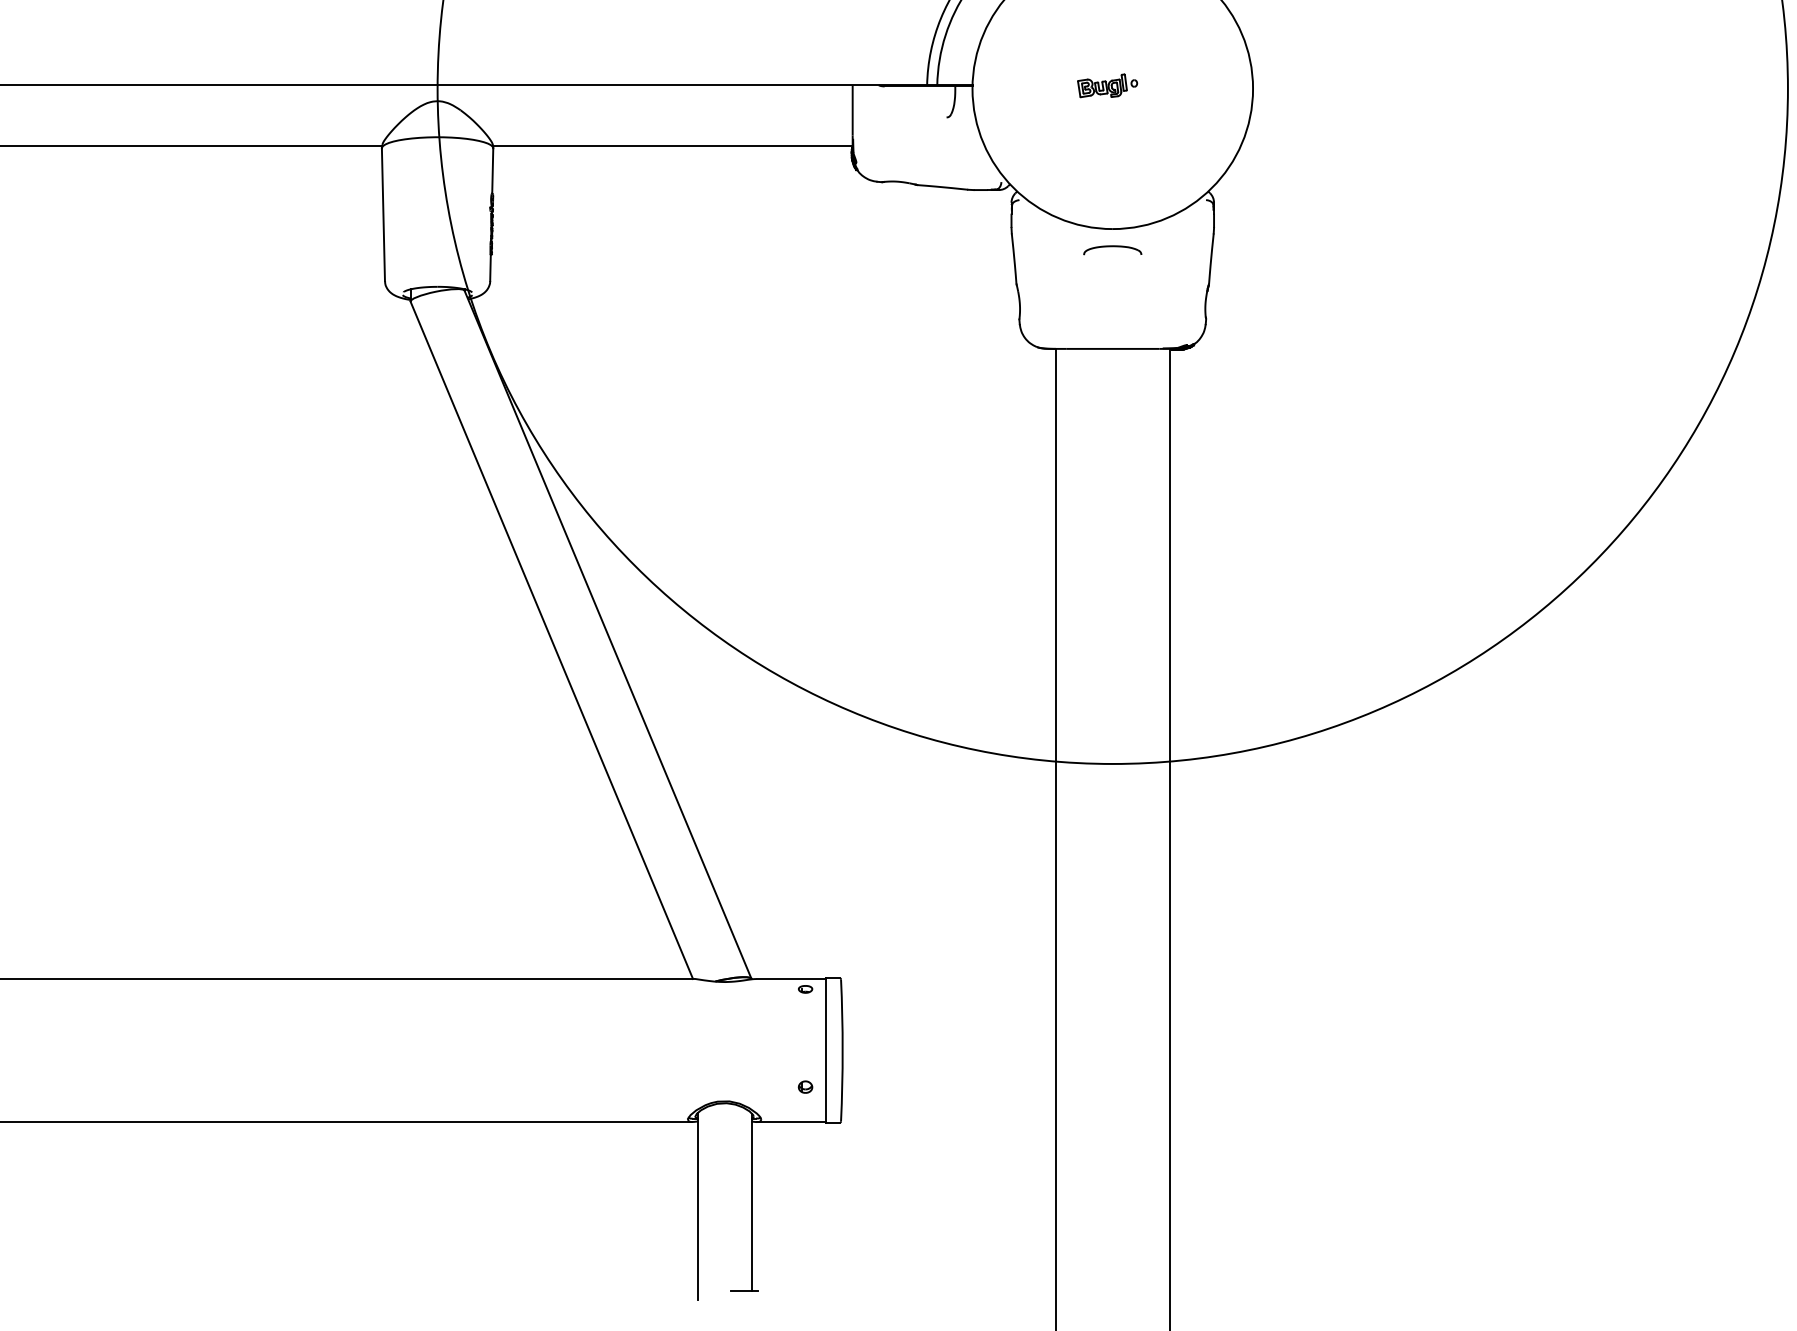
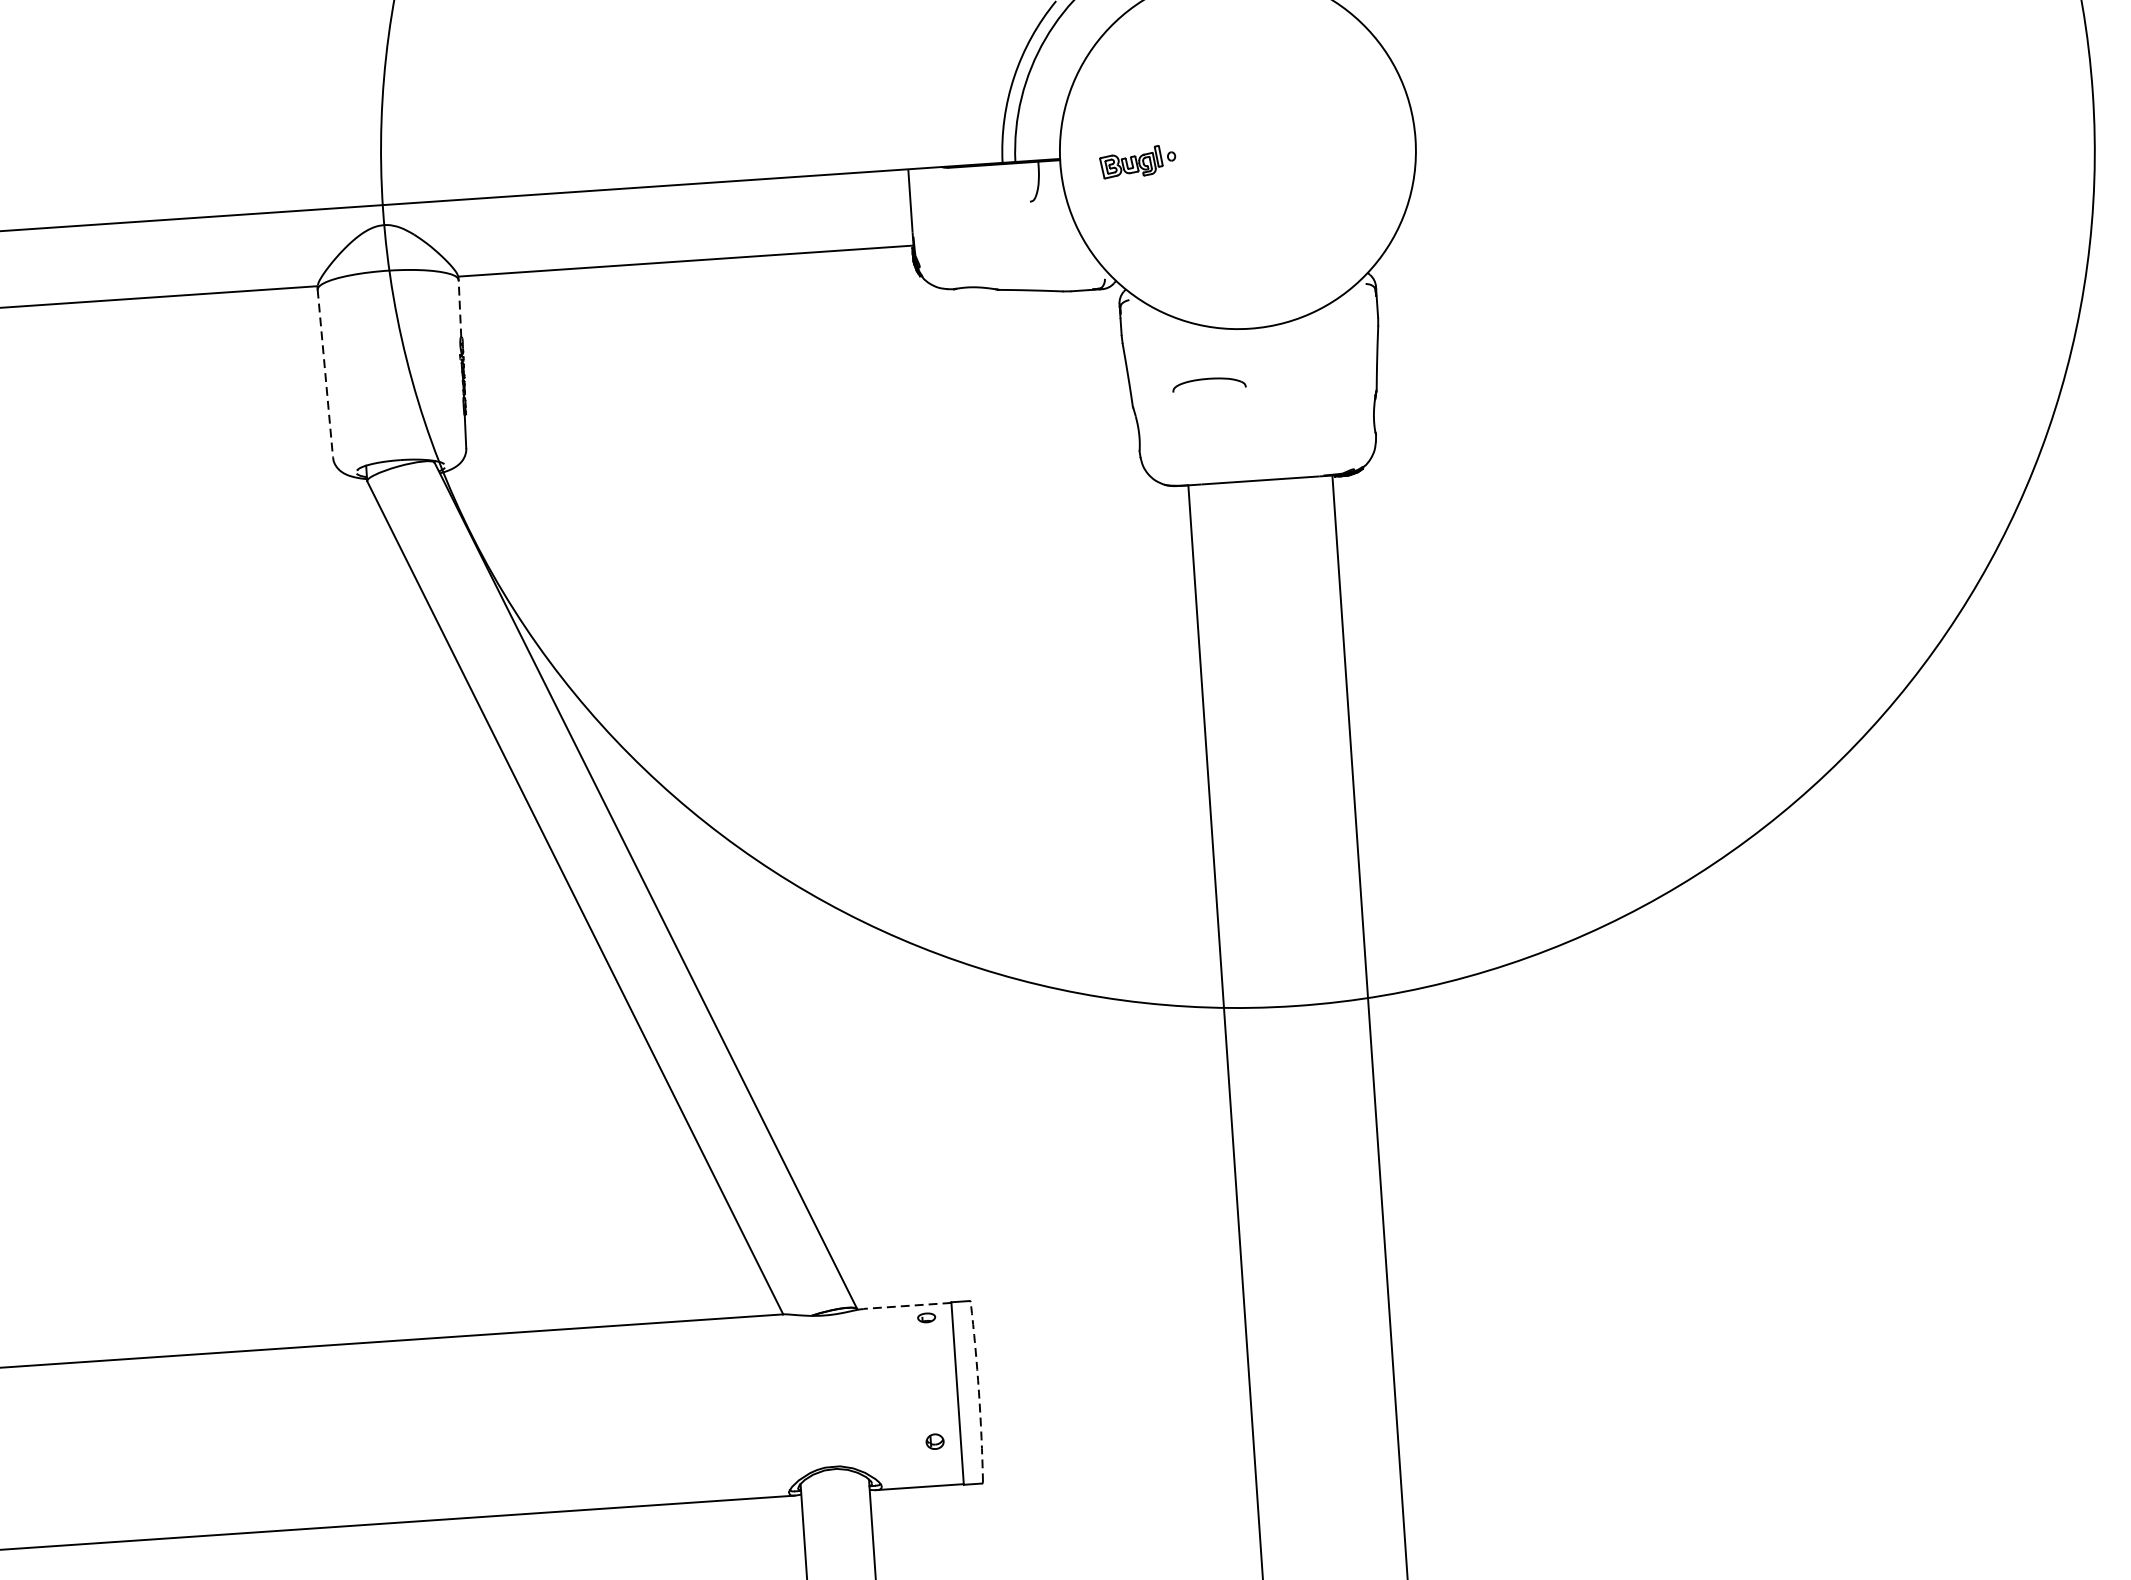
part: (1107, 85) -> (1137, 161), moved
line: (492, 171) -> (459, 309), solid -> dashed
line: (383, 215) -> (325, 374), solid -> dashed
part: (1112, 250) -> (1208, 384), moved
line: (791, 978) -> (907, 1305), solid -> dashed
arc: (842, 1050) -> (978, 1392), solid -> dashed

